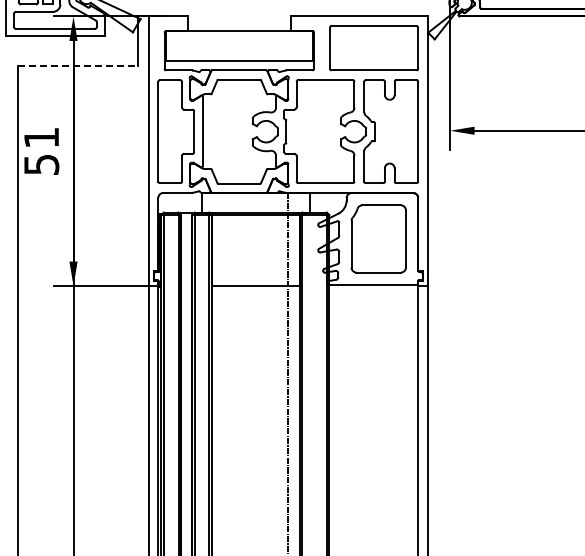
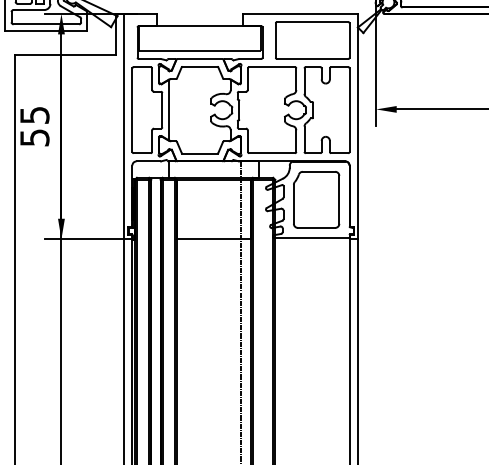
line: (78, 65) -> (65, 54), dashed -> solid
text: (41, 137) -> (34, 115), 51 -> 55

